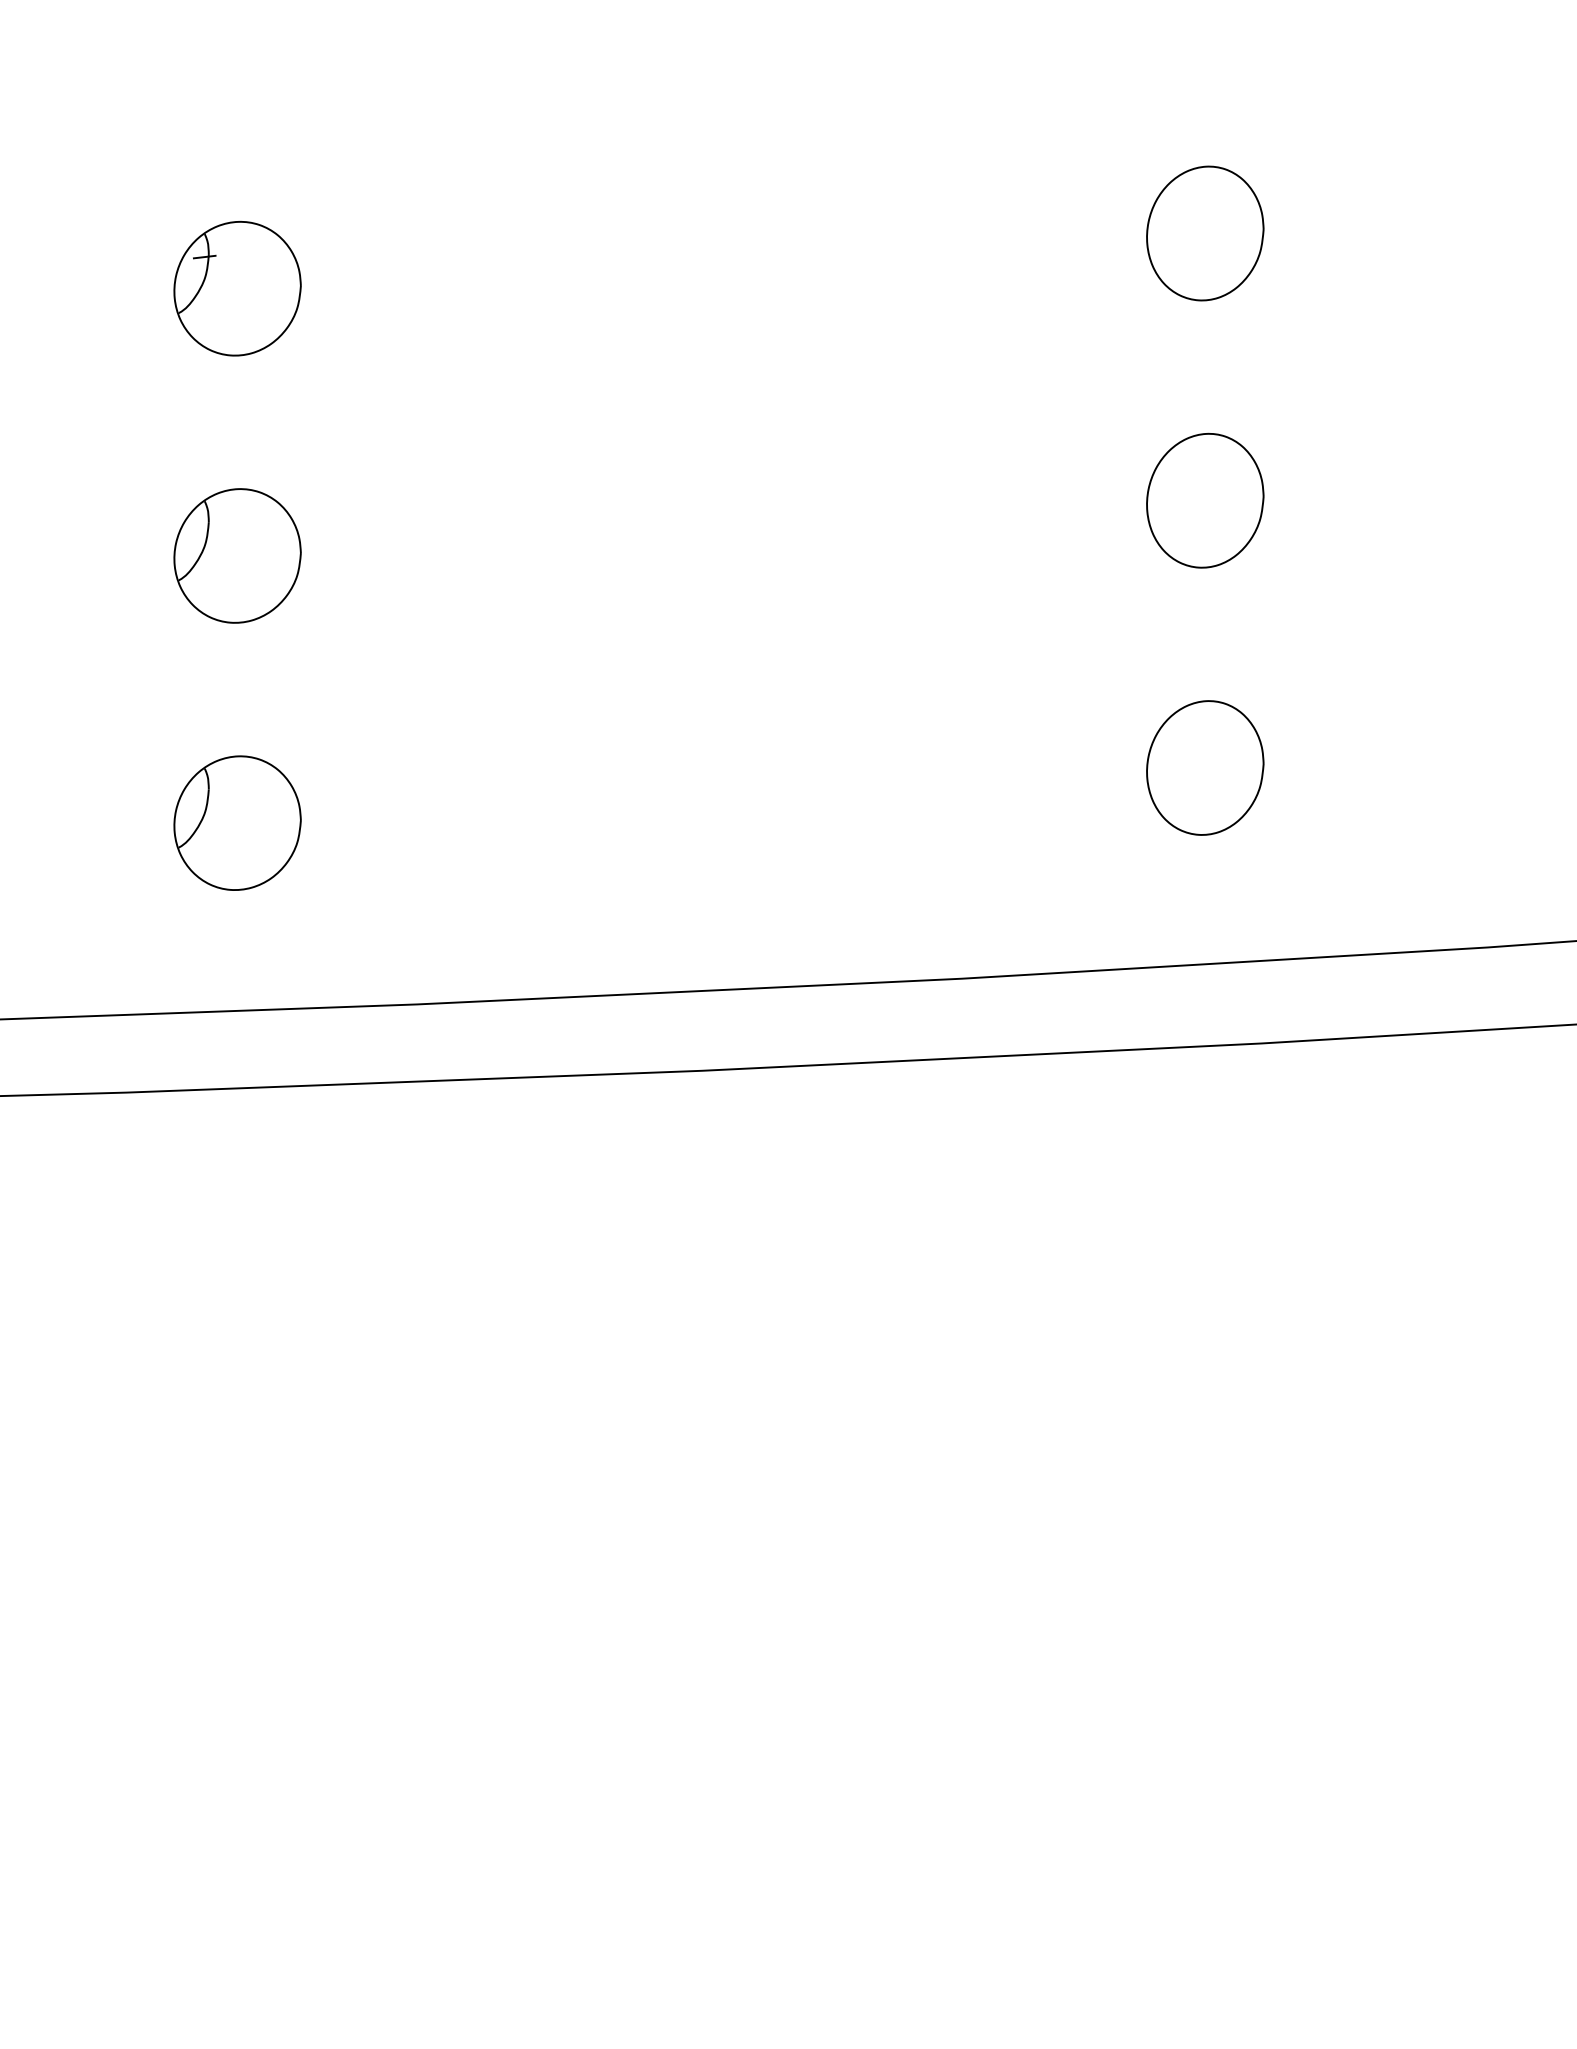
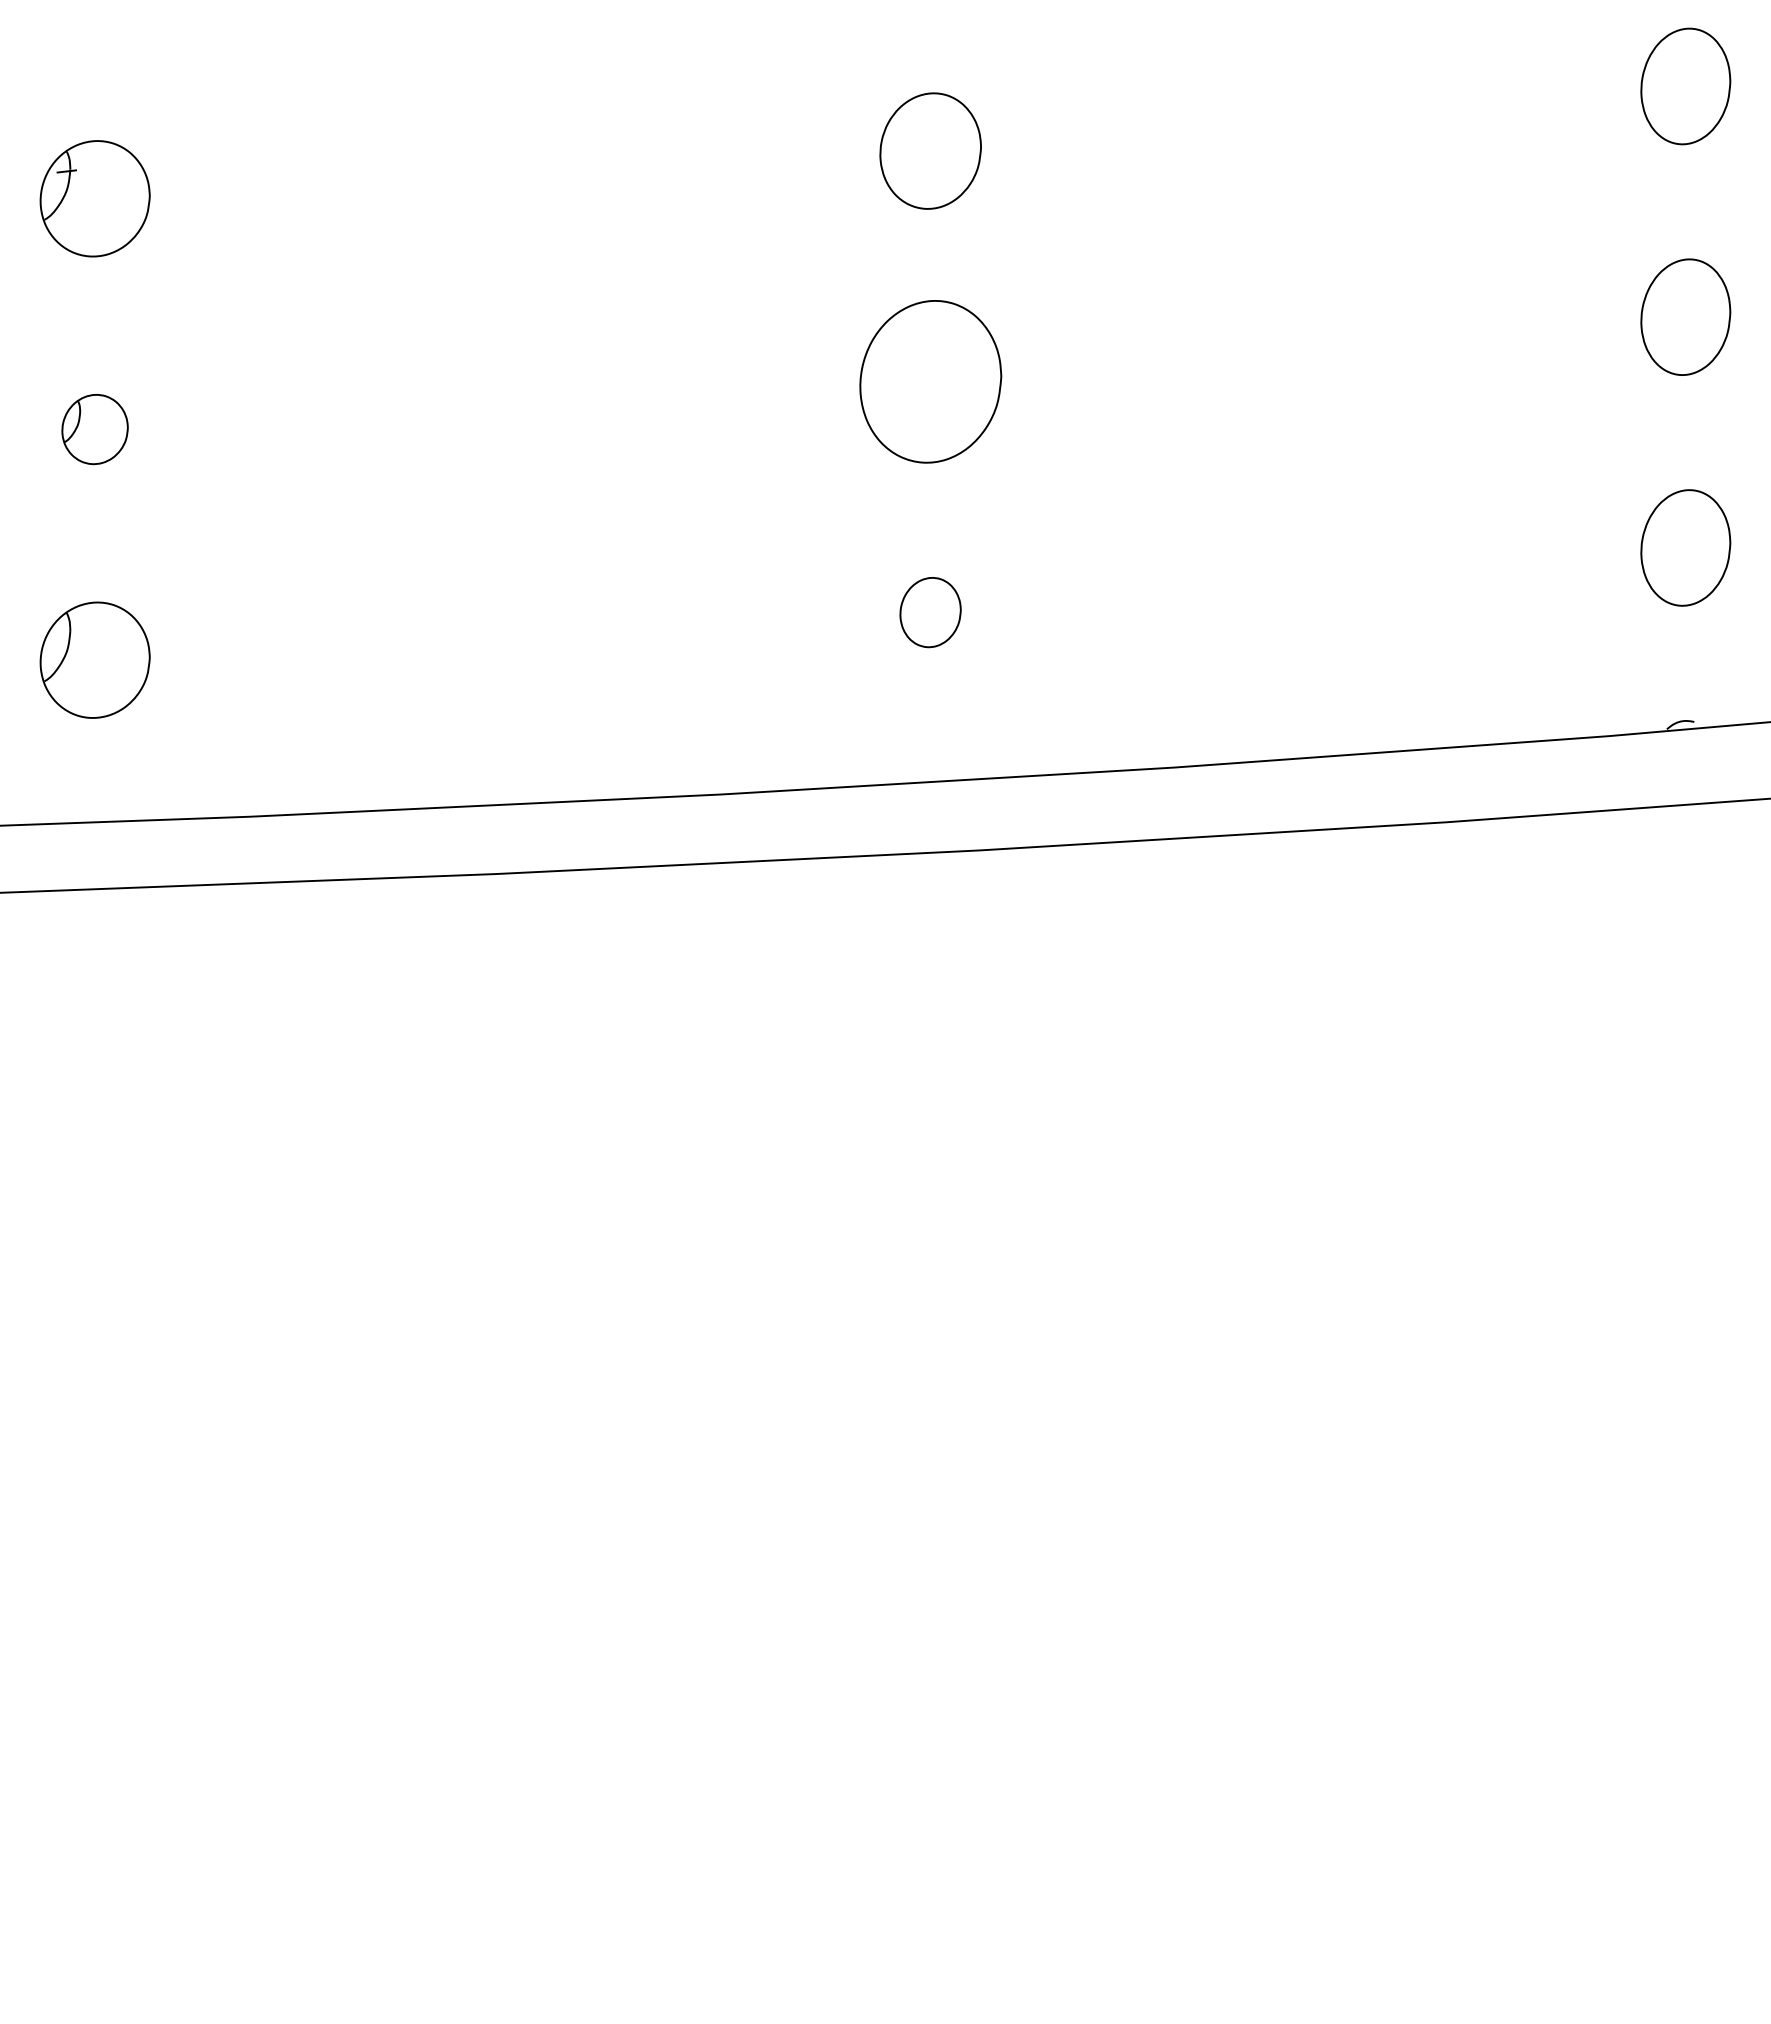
part: (1205, 500) -> (930, 381), size x1.4
part: (236, 555) -> (94, 429), size x0.6
part: (1205, 767) -> (930, 612), size x0.6

